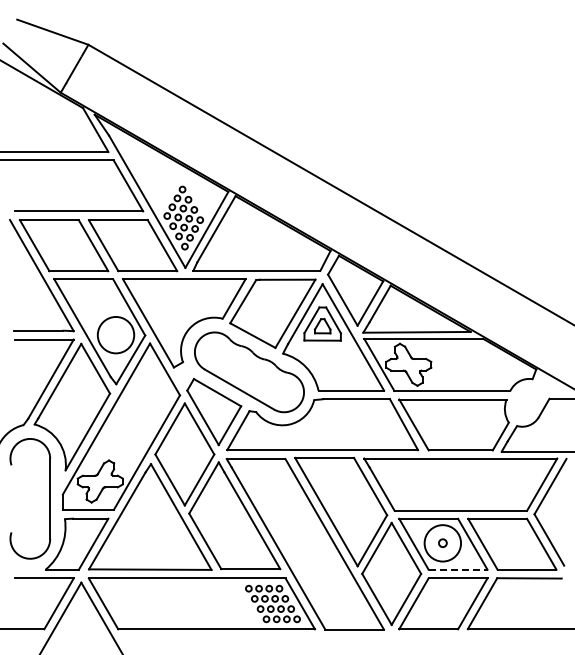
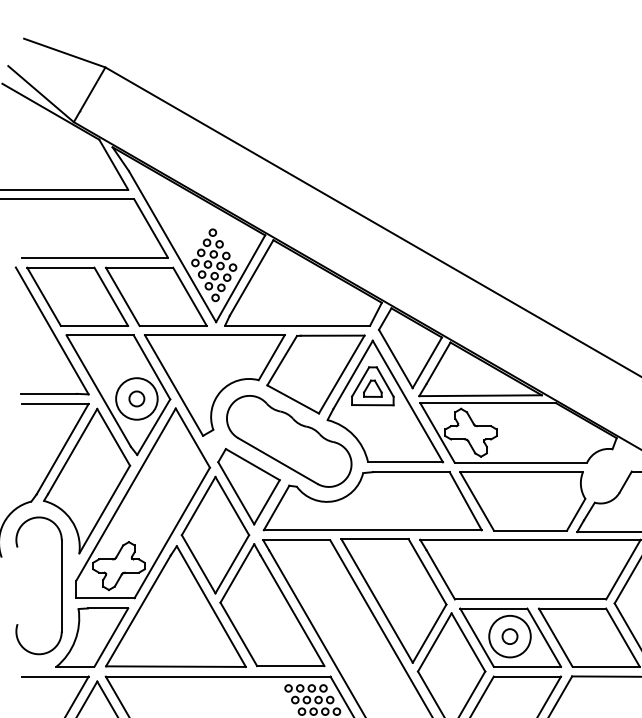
circle: (115, 334) -> (136, 398), added
circle: (442, 542) -> (509, 635), size x1.67
line: (458, 569) -> (527, 666), dashed -> solid

